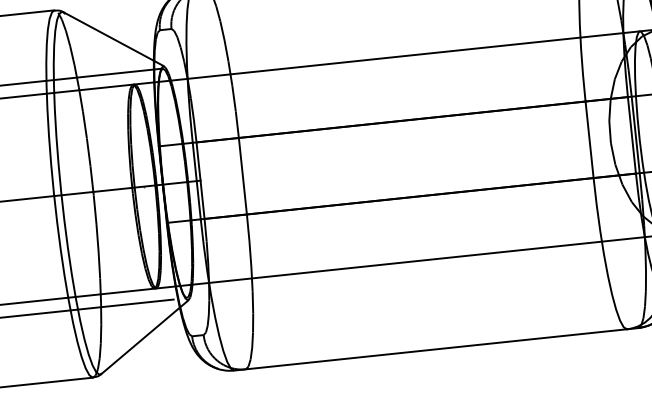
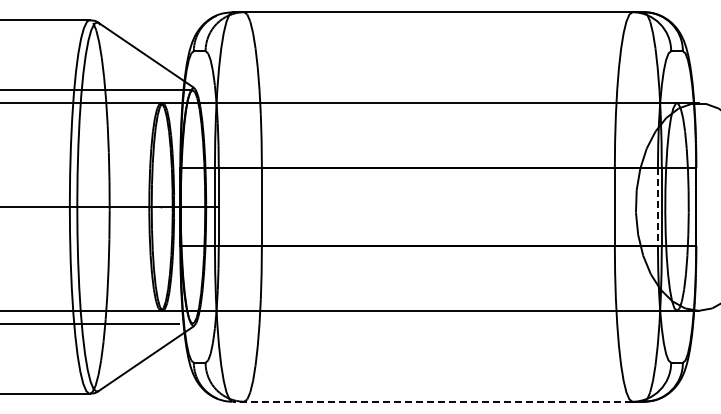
line: (631, 134) -> (657, 206), solid -> dashed
line: (430, 349) -> (432, 401), solid -> dashed

